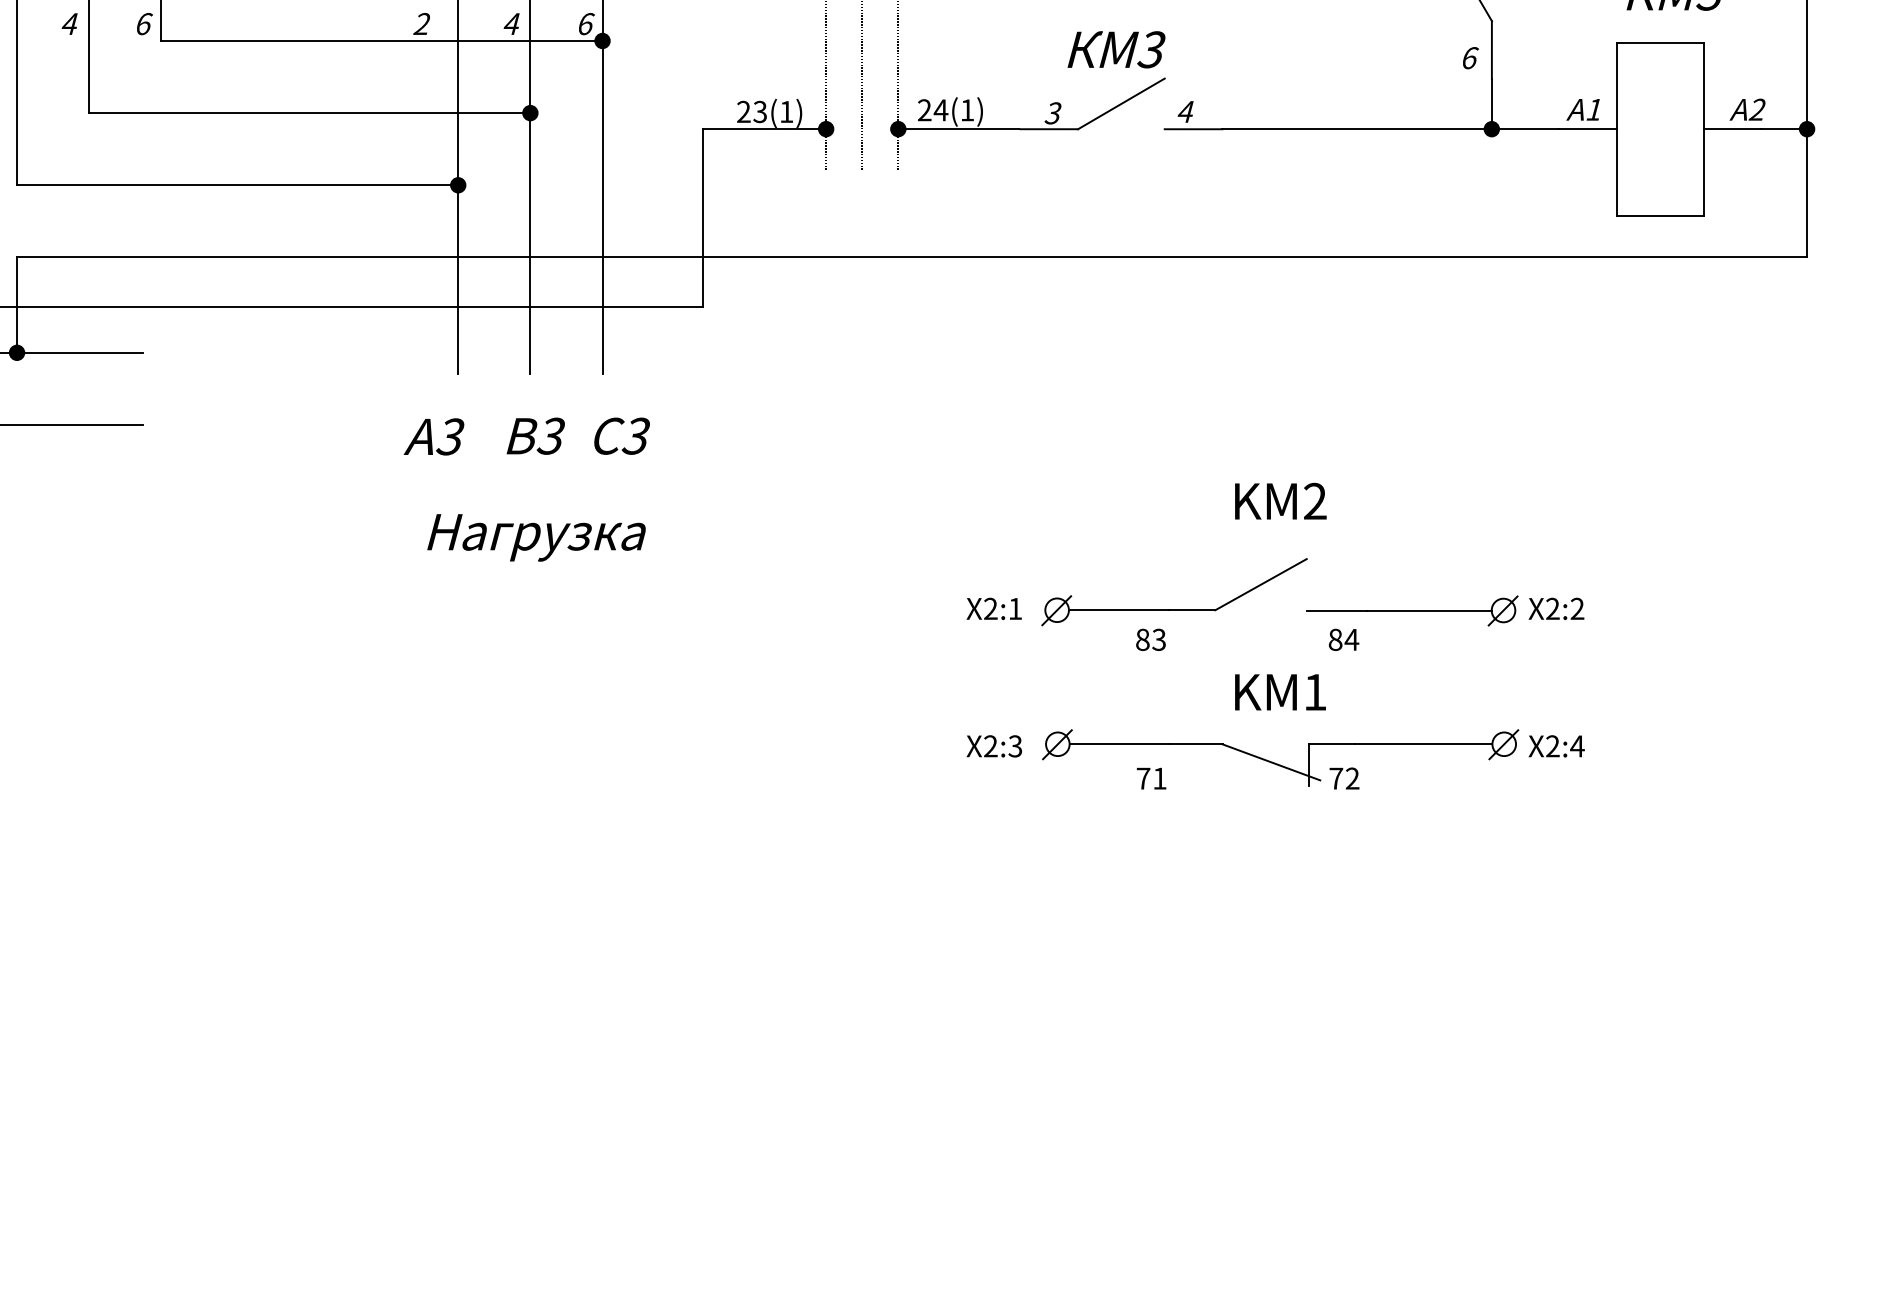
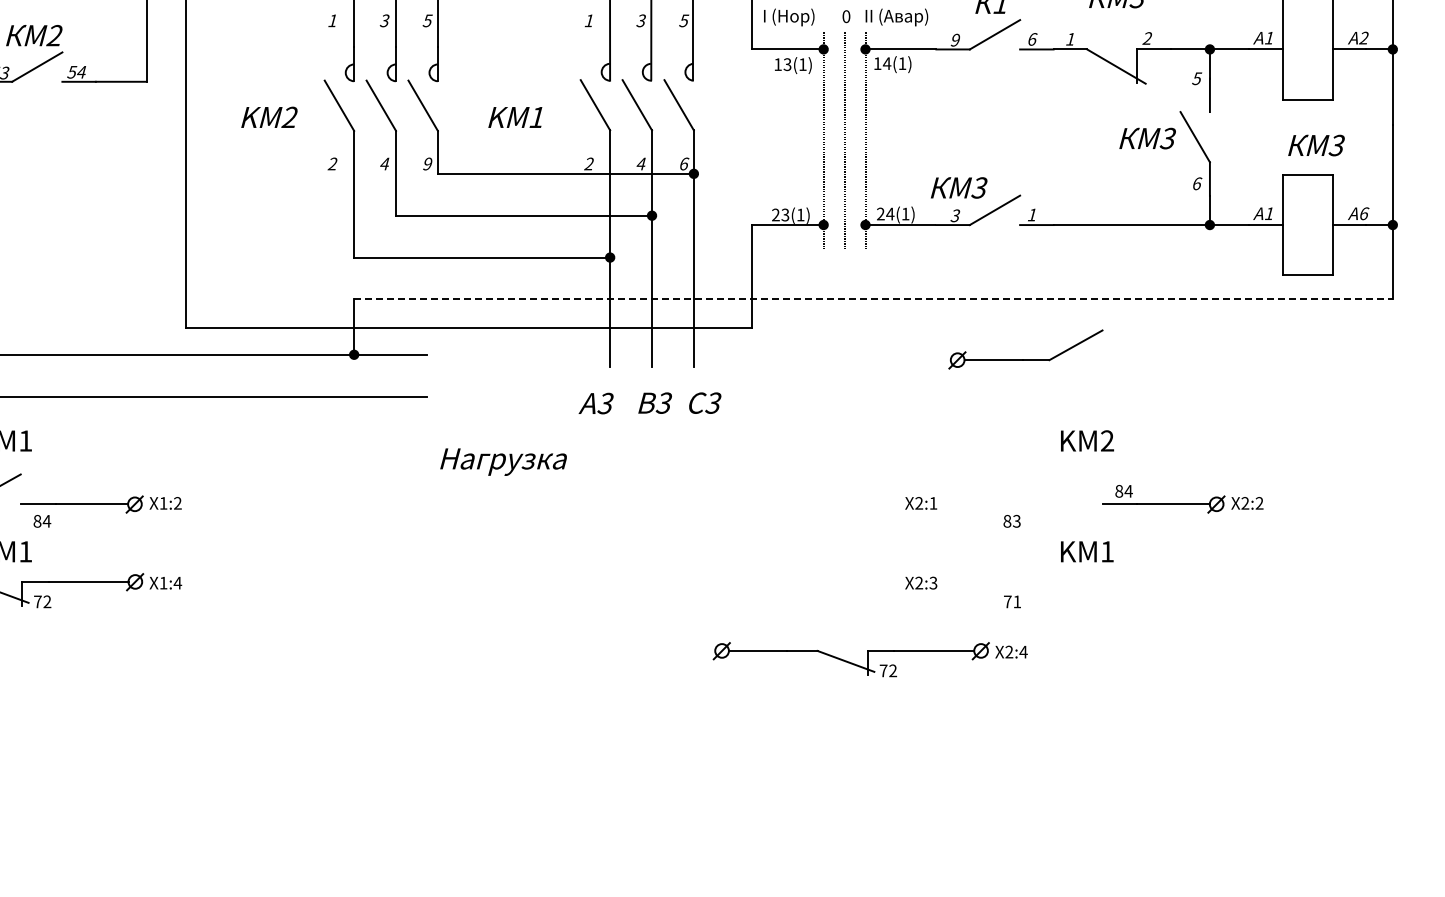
text: (143, 23) -> (427, 163), 6 -> 9
text: (1117, 49) -> (959, 187), moved
text: (1758, 109) -> (1364, 213), A2 -> A6
text: (1184, 111) -> (1031, 214), 4 -> 1
line: (913, 257) -> (874, 299), solid -> dashed
text: (536, 536) -> (503, 461), moved
part: (1174, 609) -> (1025, 359), moved
text: (1342, 640) -> (1123, 491), moved
part: (1311, 759) -> (869, 659), moved

